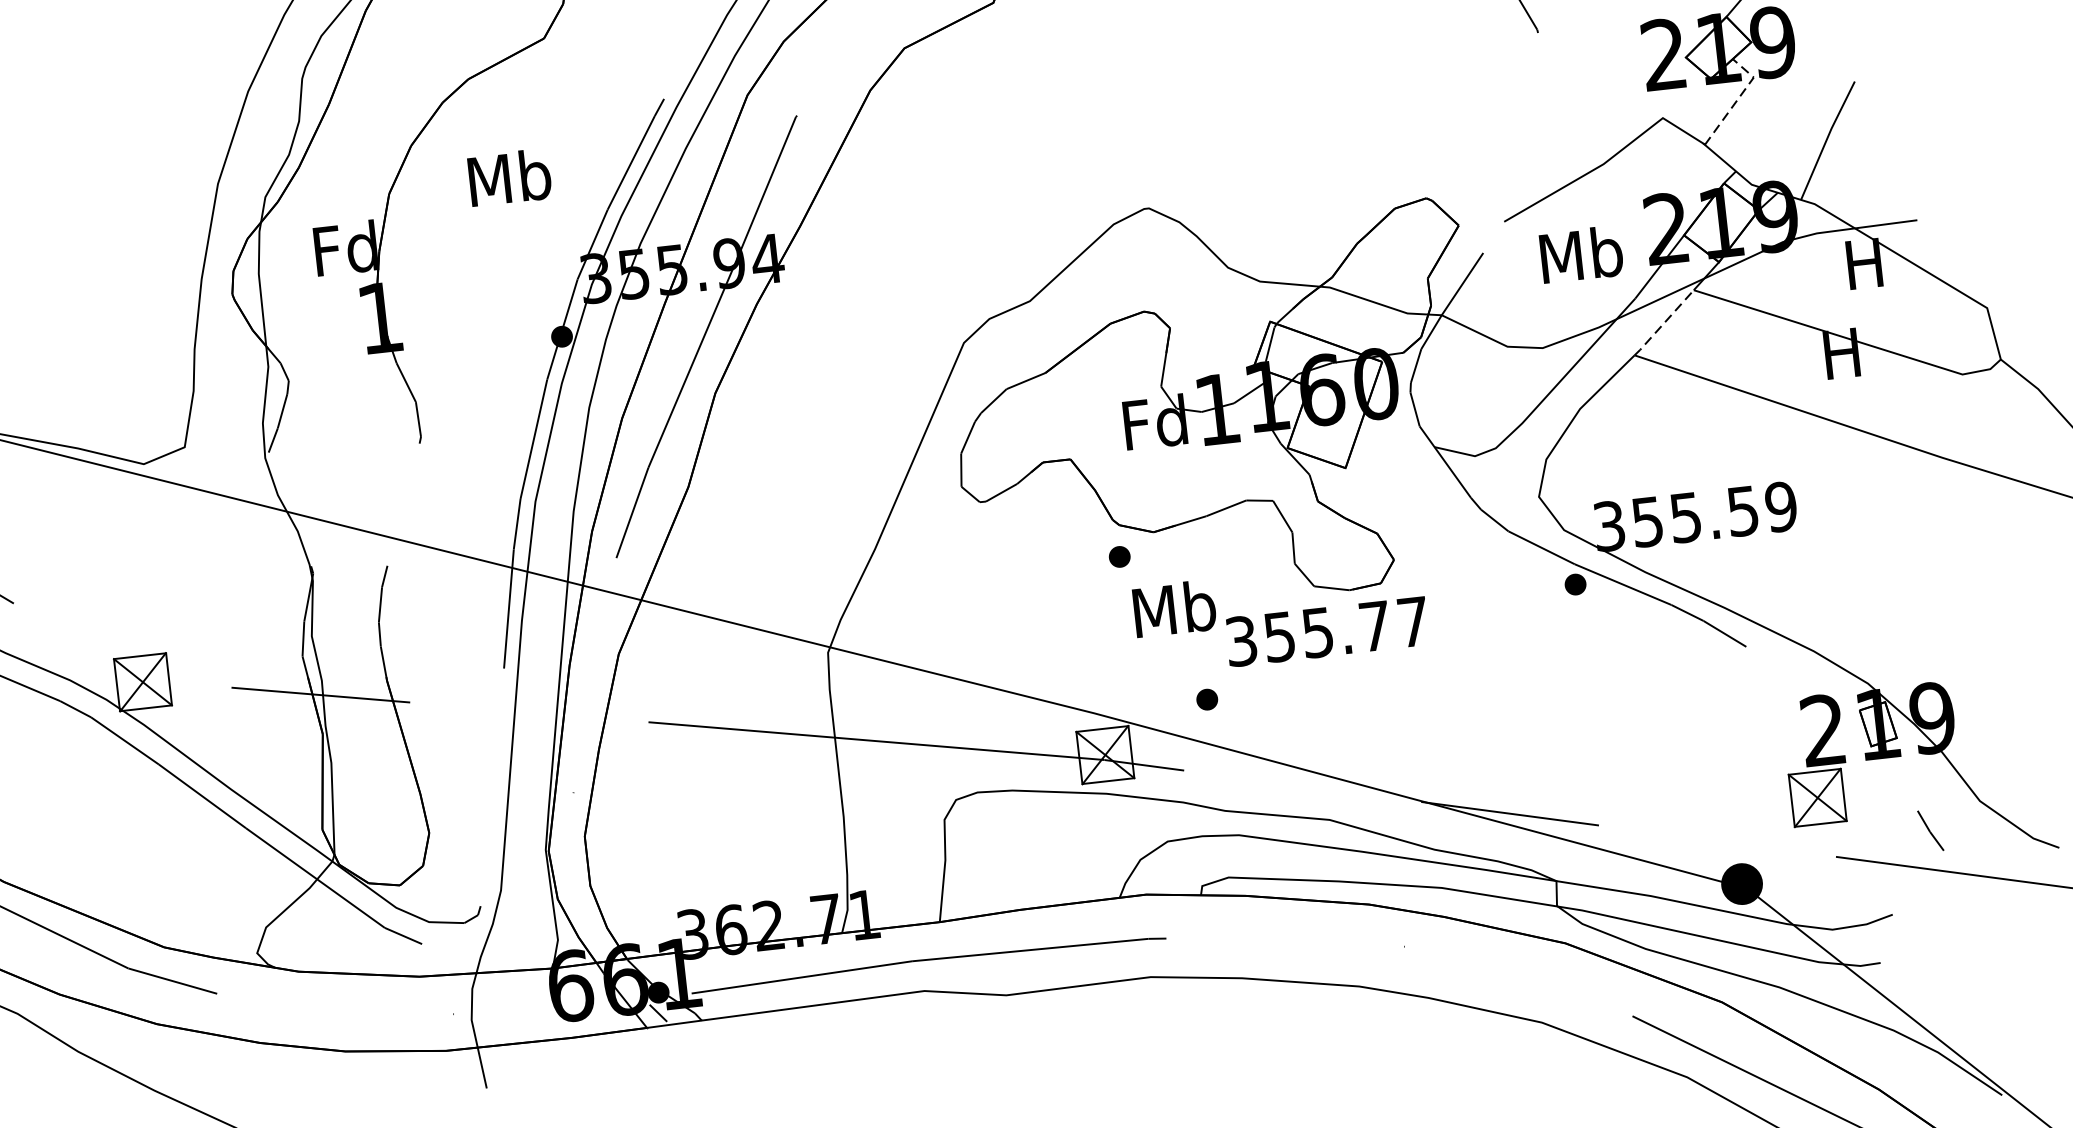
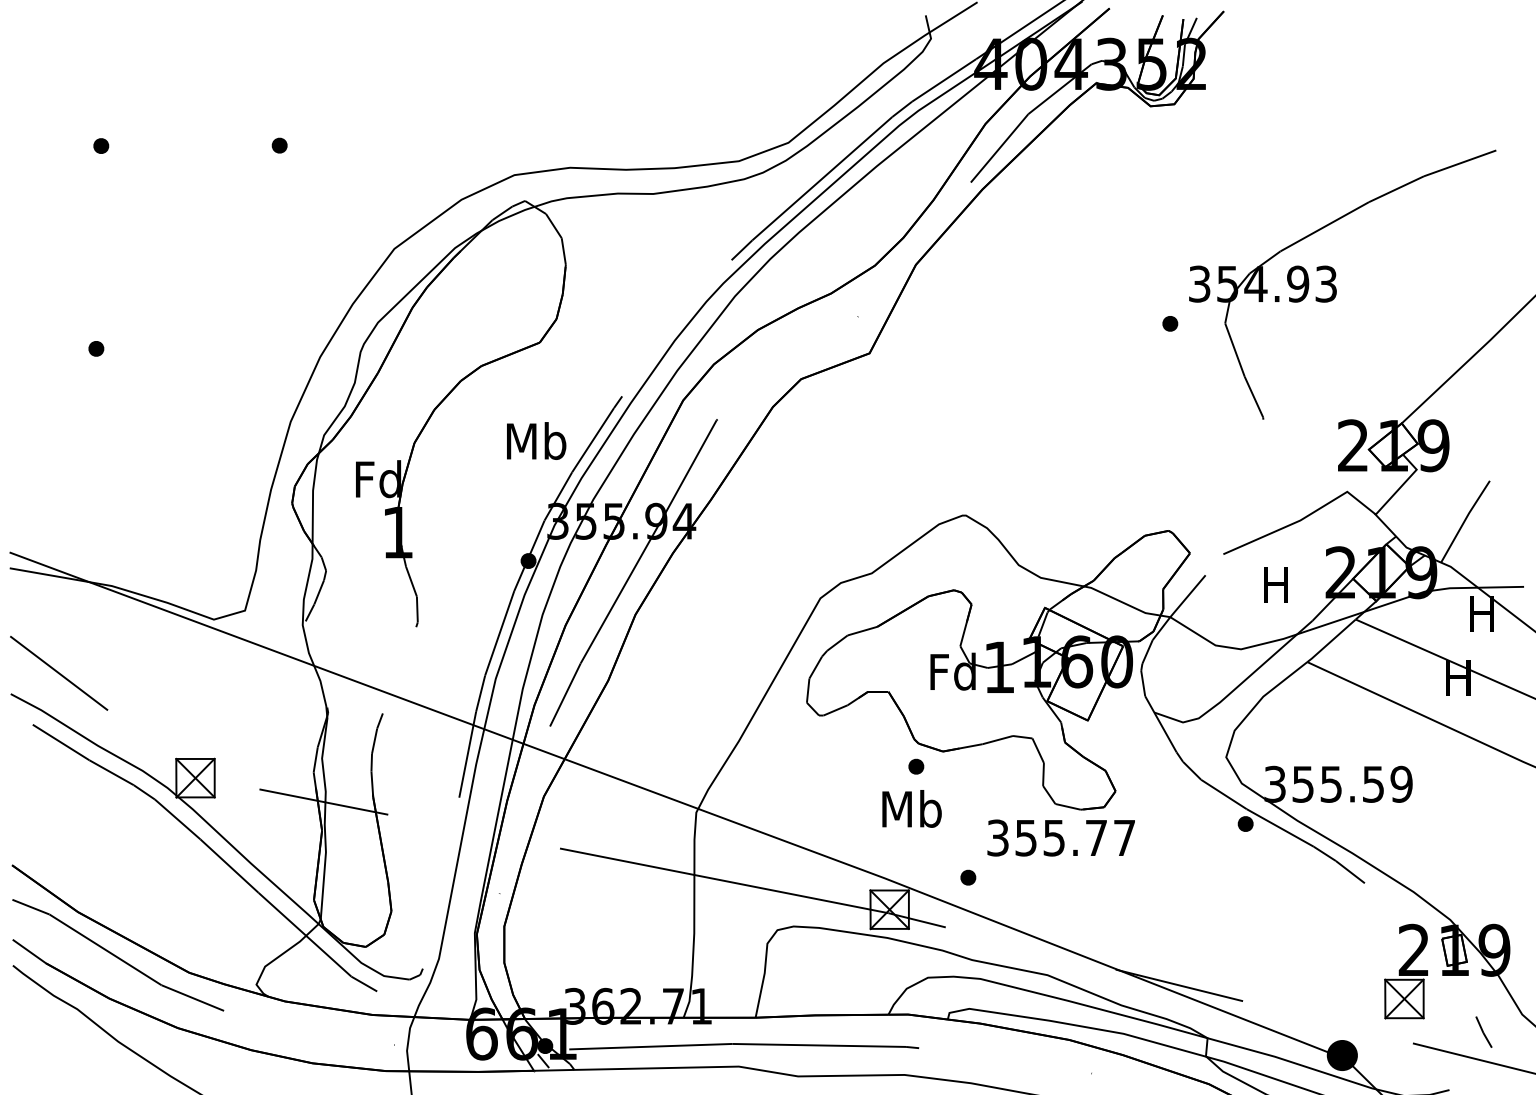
line: (1737, 98) -> (1403, 483), dashed -> solid
text: (509, 176) -> (536, 440), moved
text: (1580, 254) -> (1276, 584), Mb -> H
line: (1664, 323) -> (1331, 641), dashed -> solid
text: (1173, 608) -> (911, 808), moved

